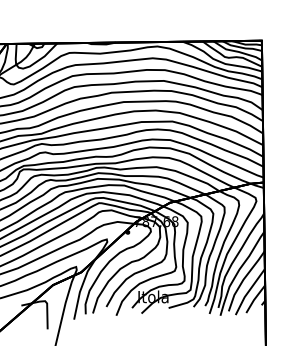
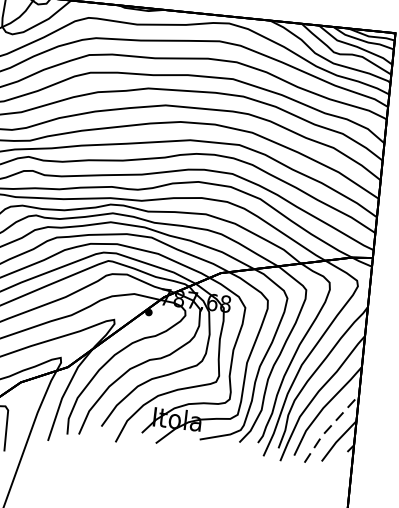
line: (248, 291) -> (329, 427), solid -> dashed

